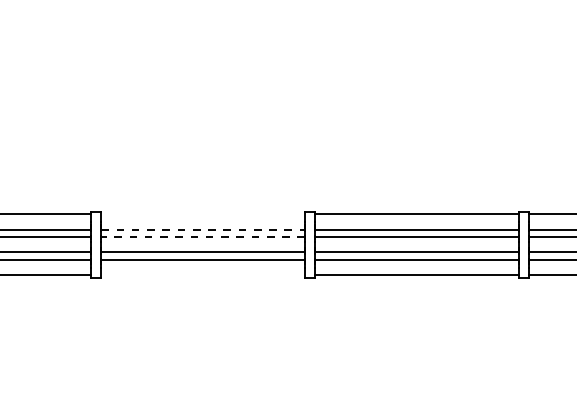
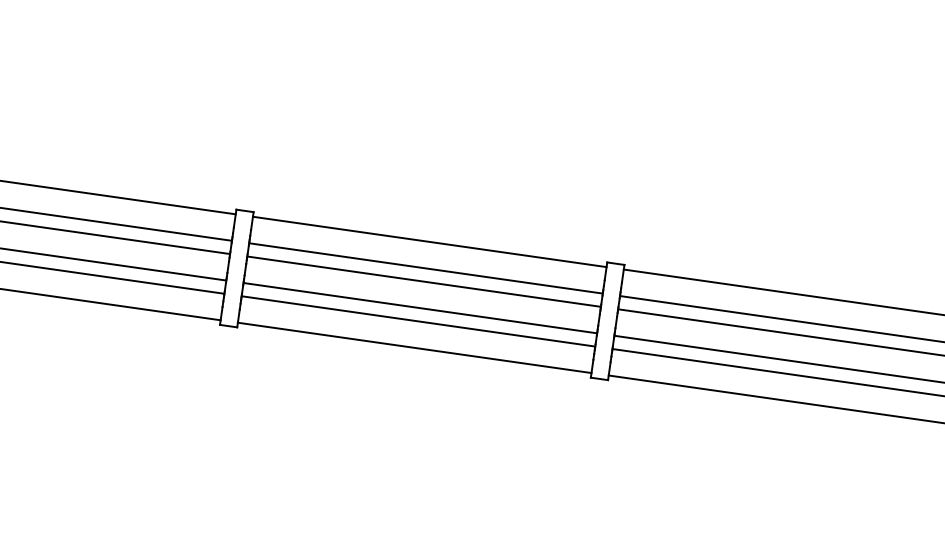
line: (203, 214) -> (430, 242), added
line: (203, 229) -> (426, 268), dashed -> solid
line: (203, 237) -> (424, 282), dashed -> solid
line: (203, 275) -> (415, 348), added

